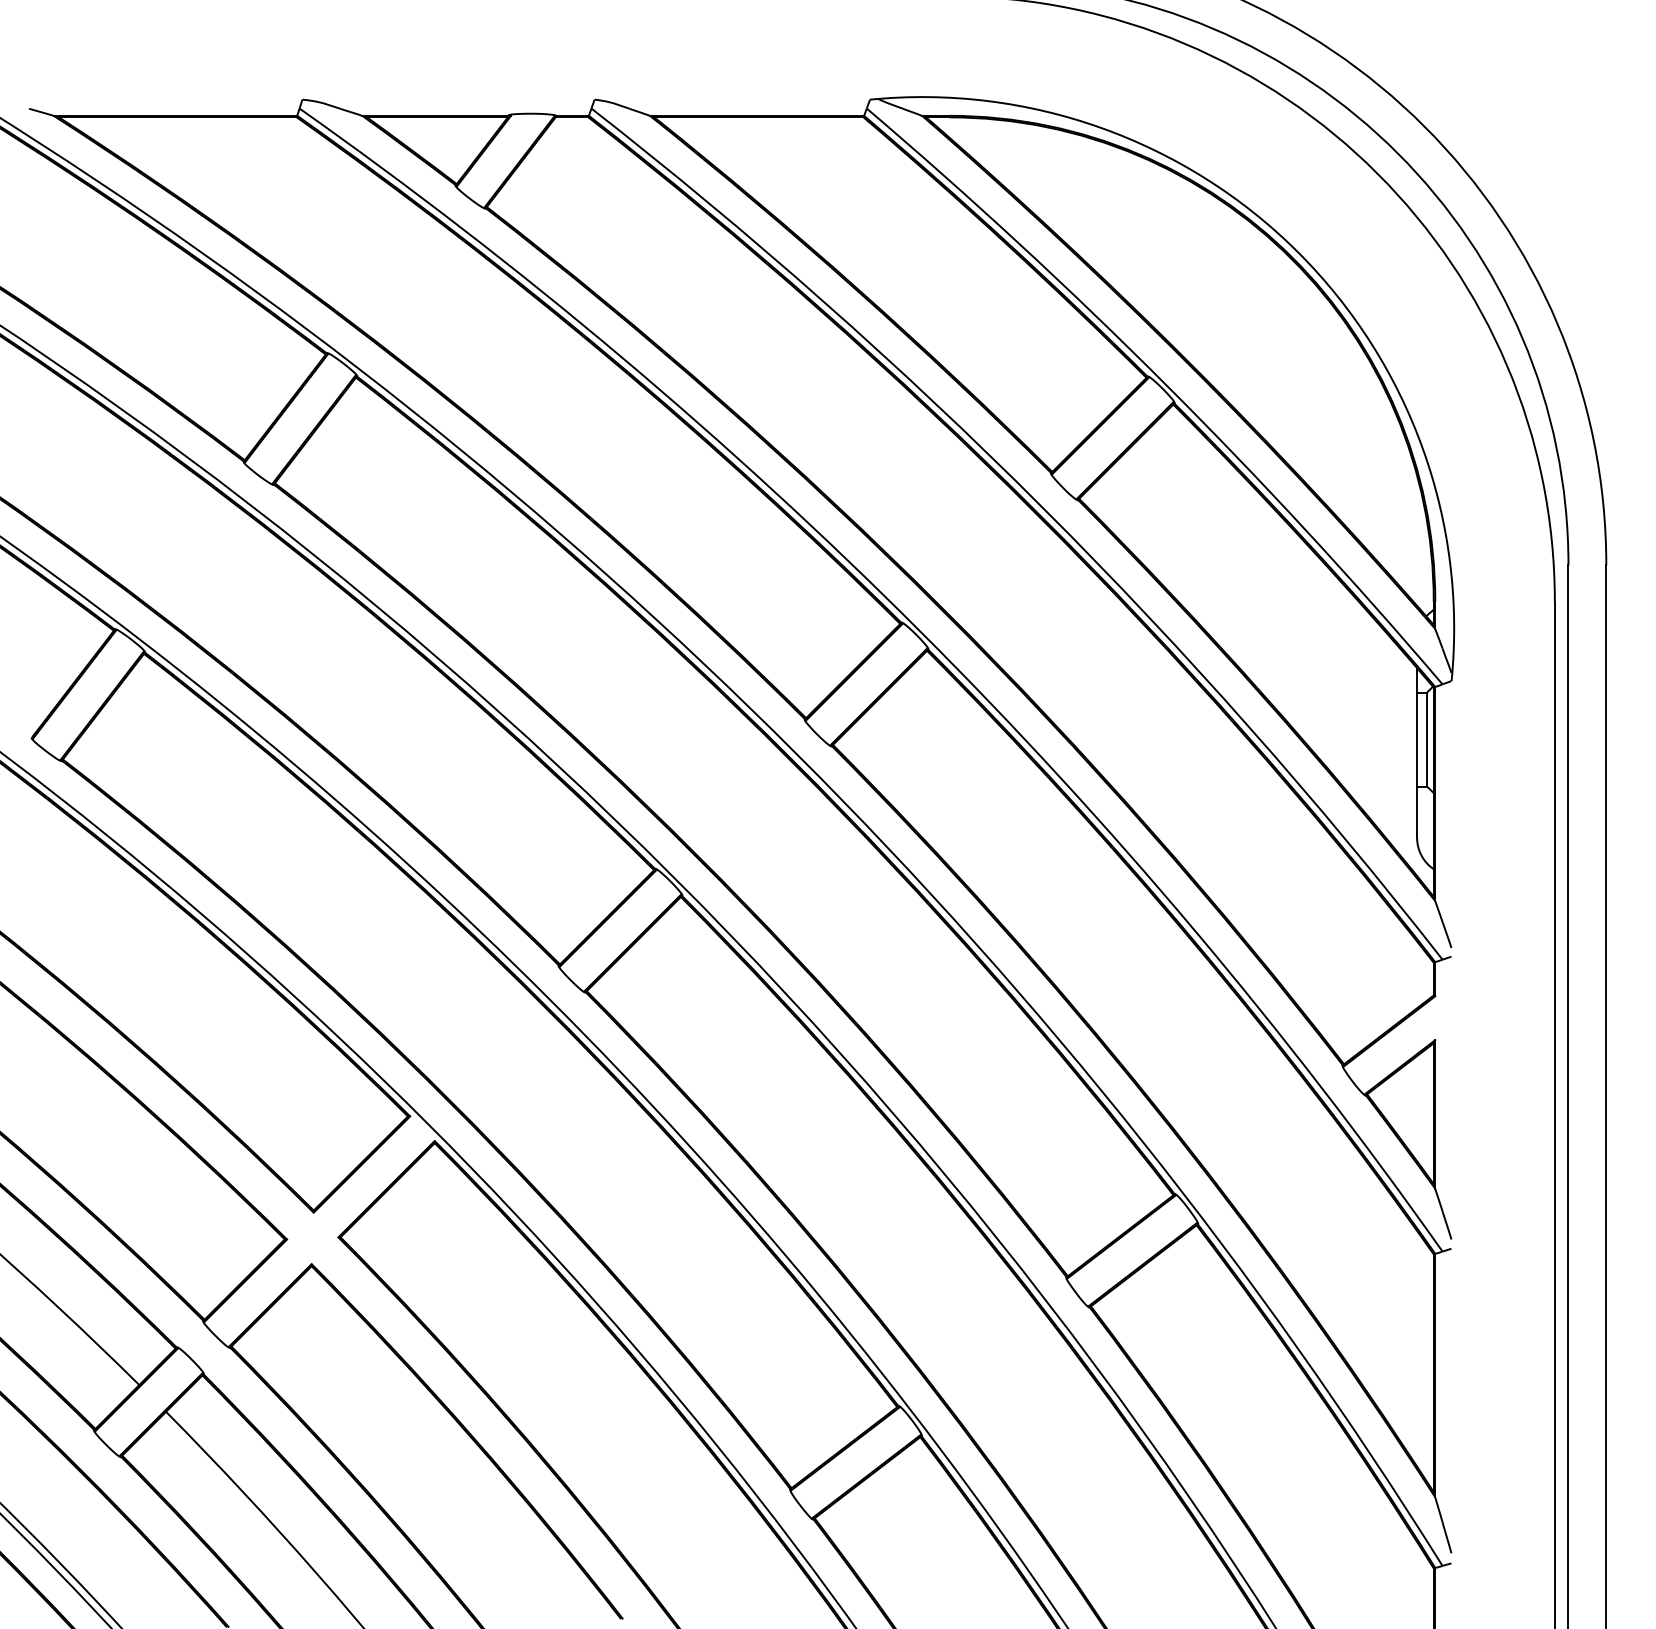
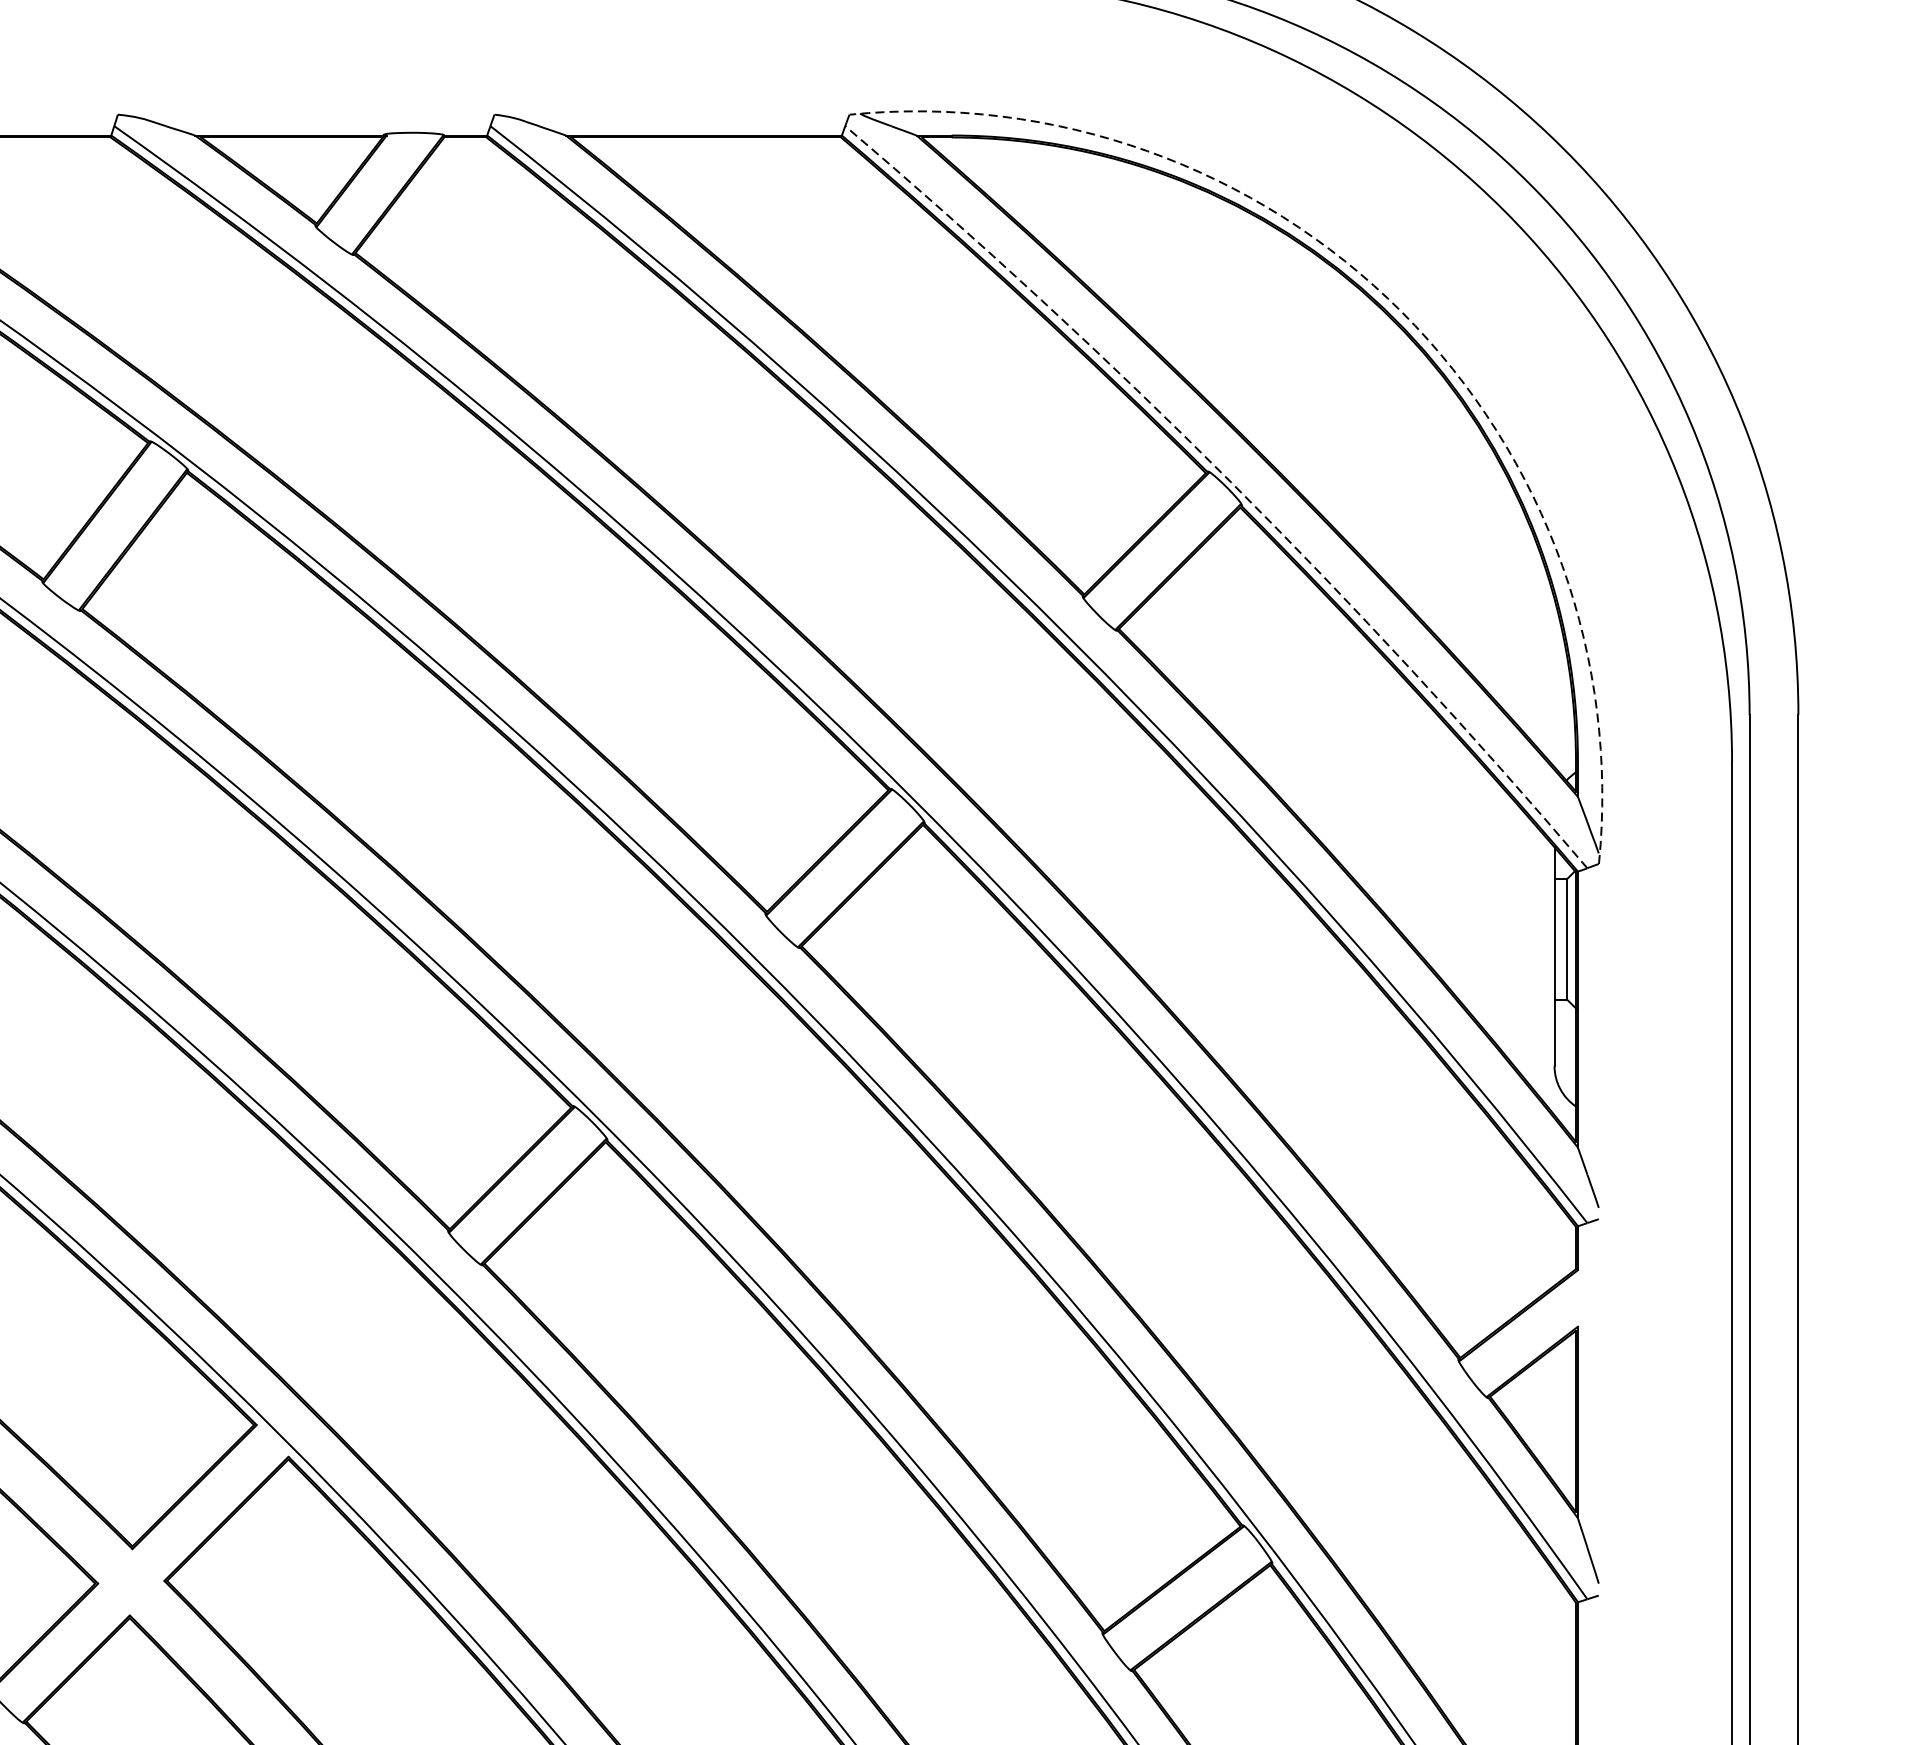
arc: (1298, 252) -> (1401, 311), solid -> dashed
arc: (1166, 384) -> (1231, 481), solid -> dashed

